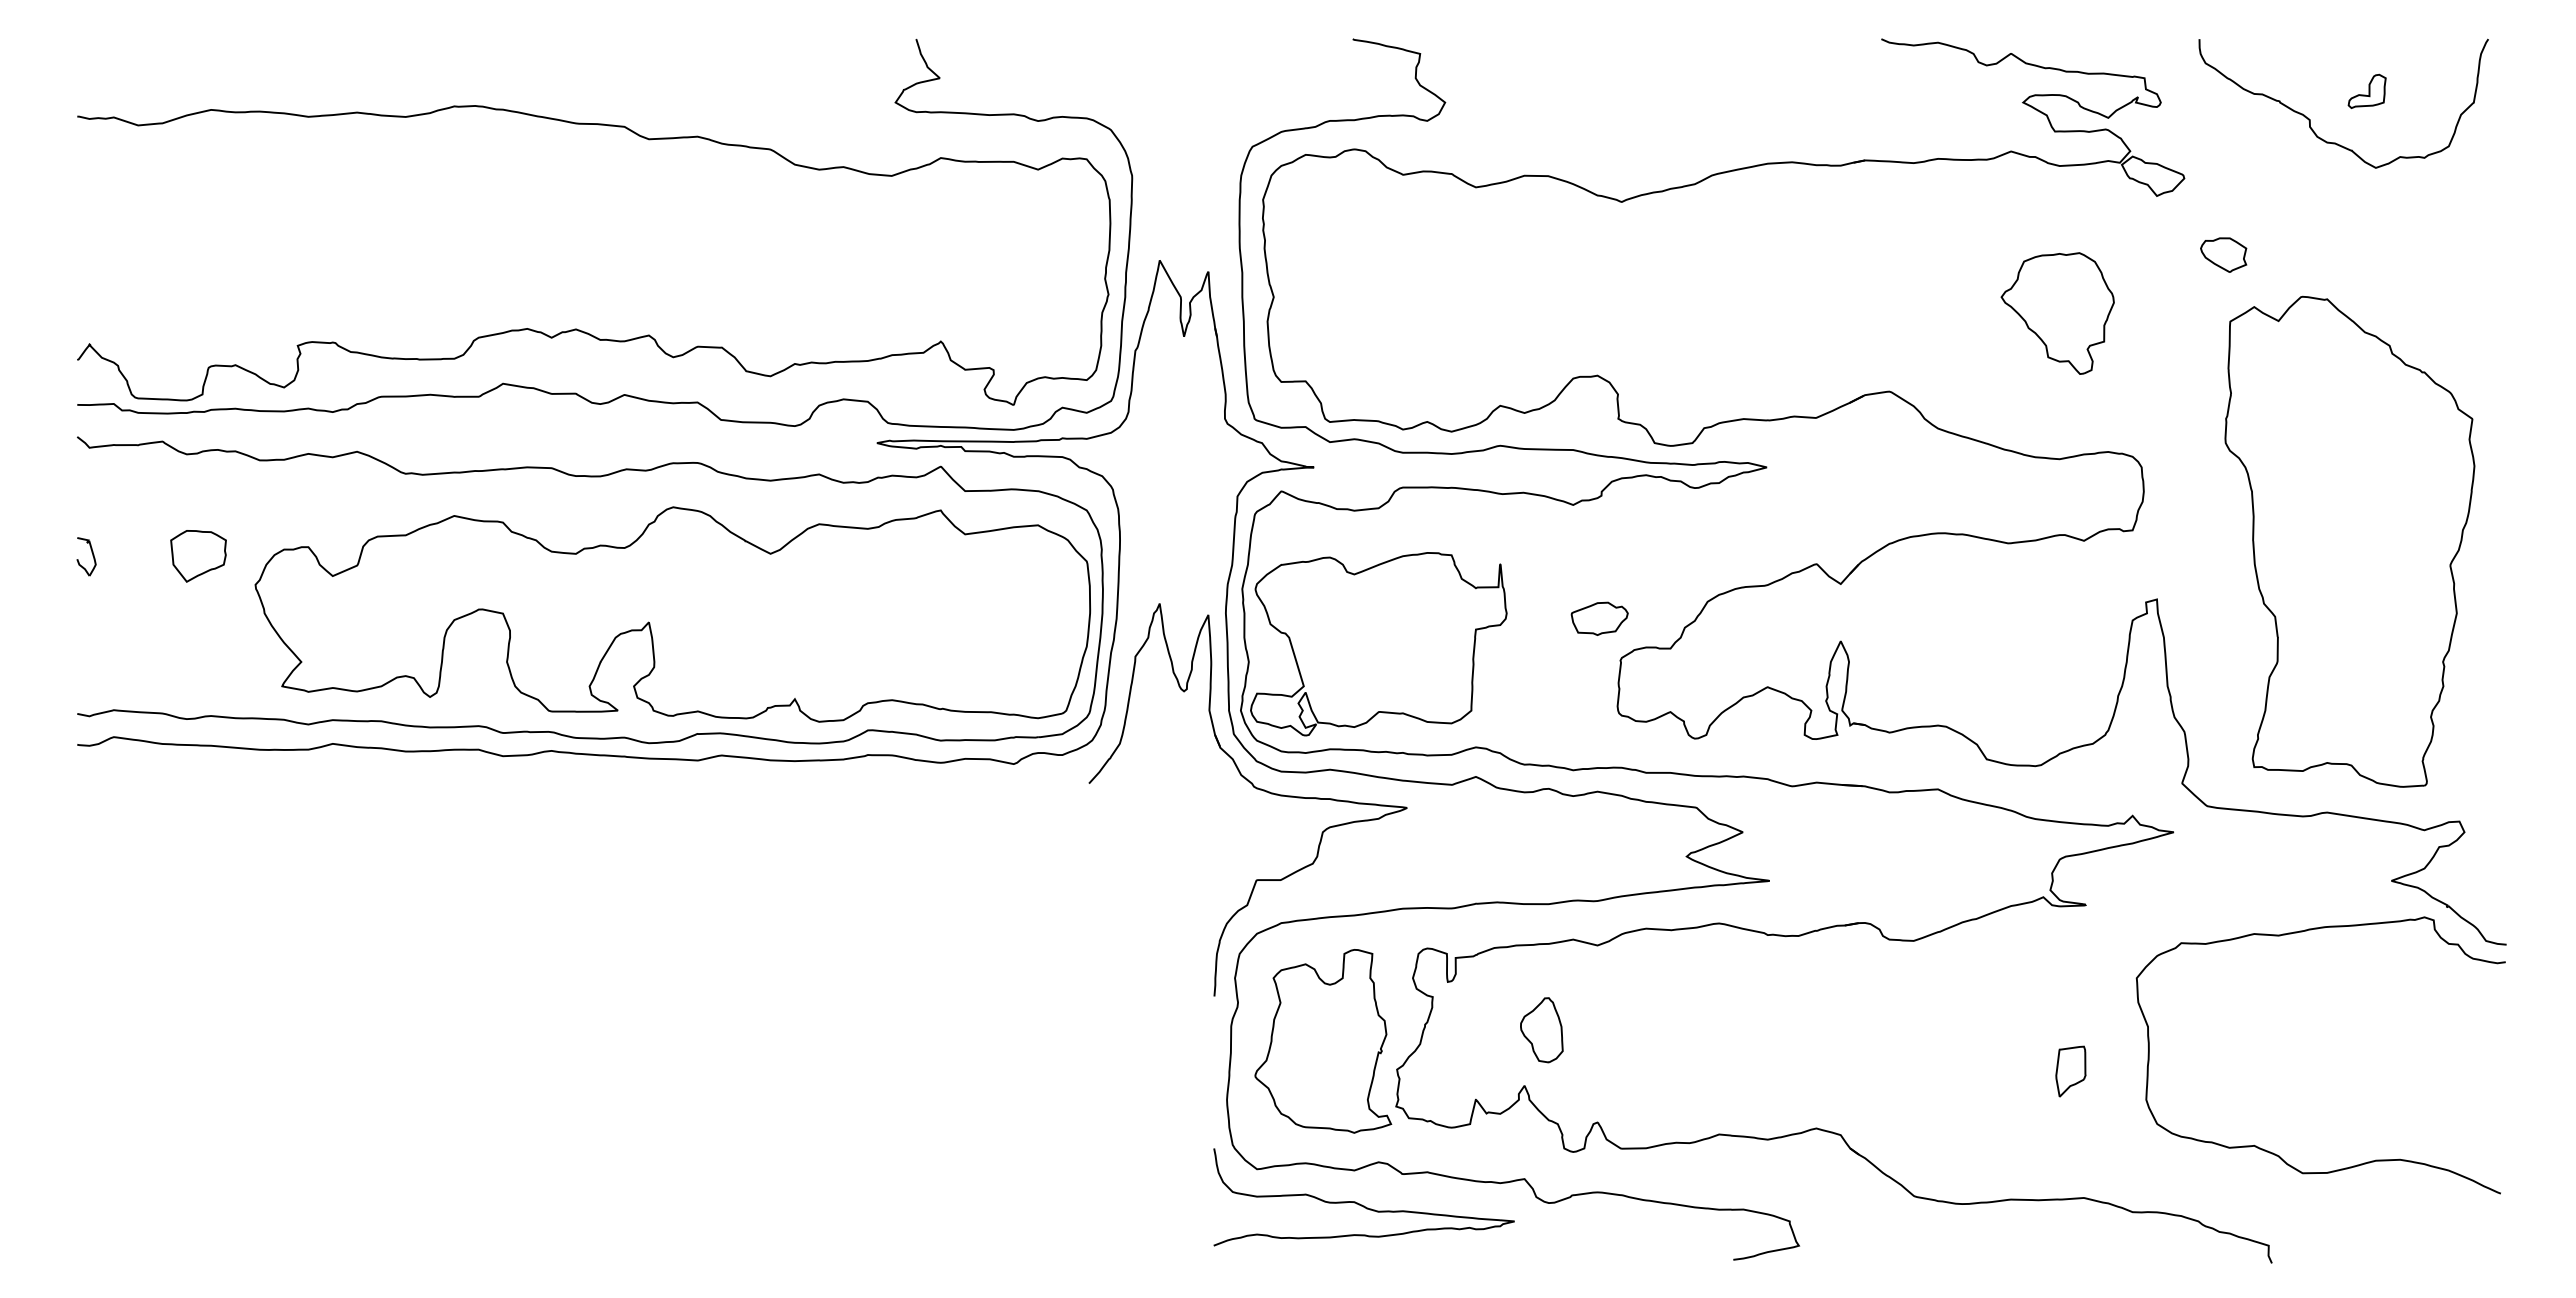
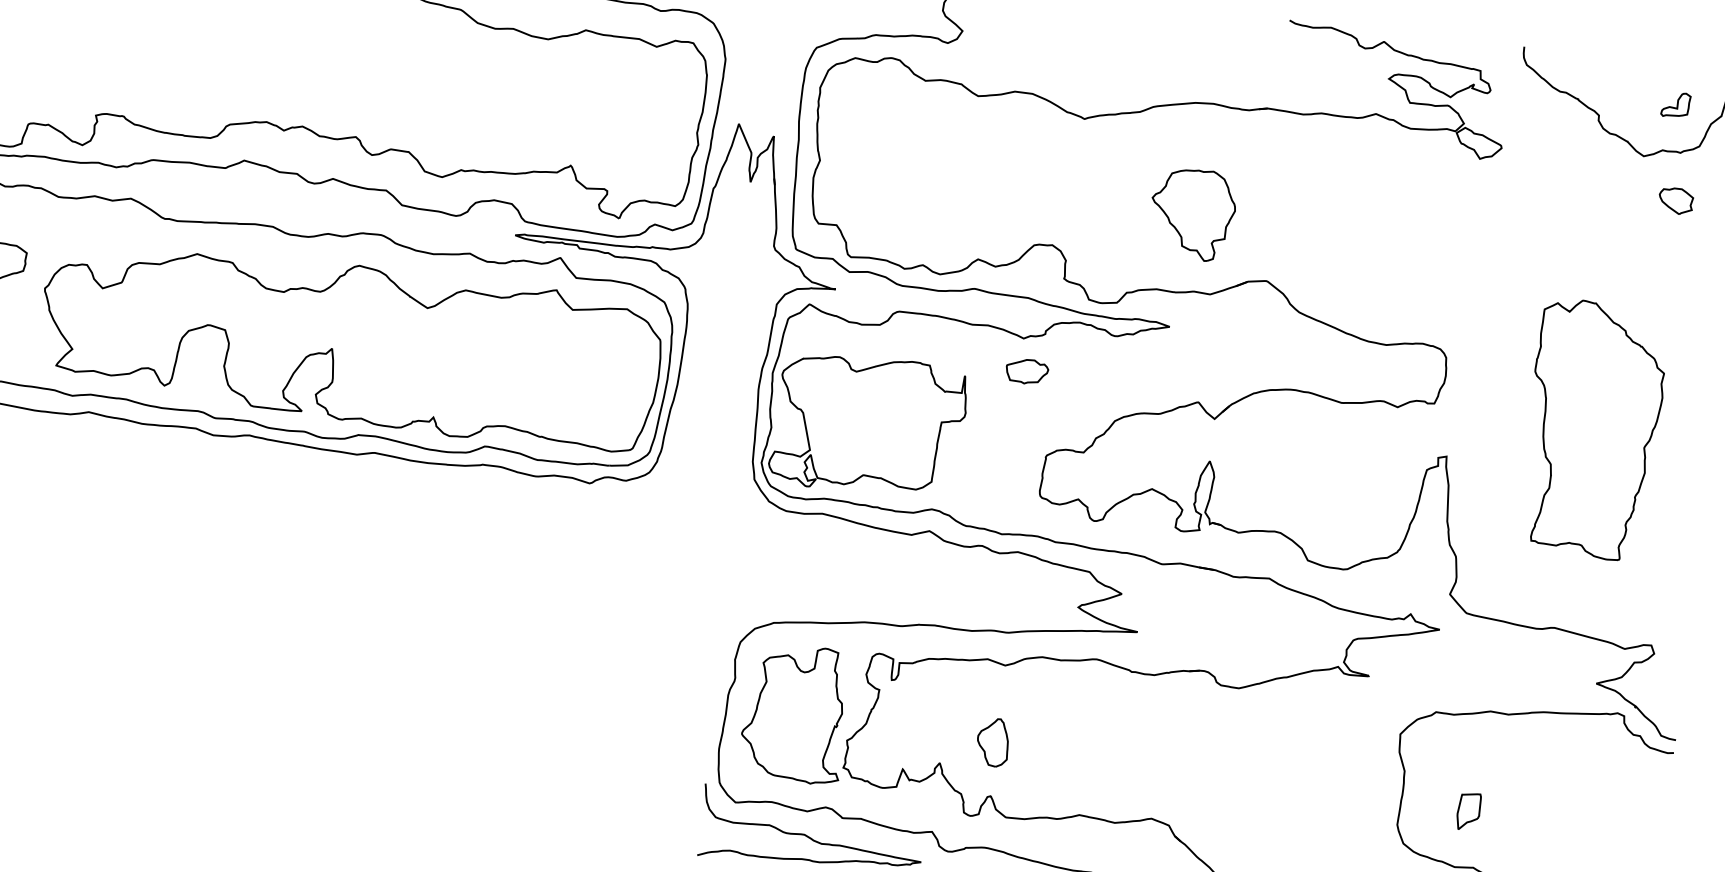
part: (2366, 90) -> (1675, 104), moved
part: (2223, 254) -> (1675, 200), moved
part: (2057, 313) -> (1192, 214), moved
part: (2349, 541) -> (1593, 429), size x0.7
part: (1599, 618) -> (1026, 371), moved
part: (1253, 787) -> (764, 520), removed
part: (1541, 1030) -> (992, 742), moved
part: (2070, 1071) -> (1468, 811), moved

